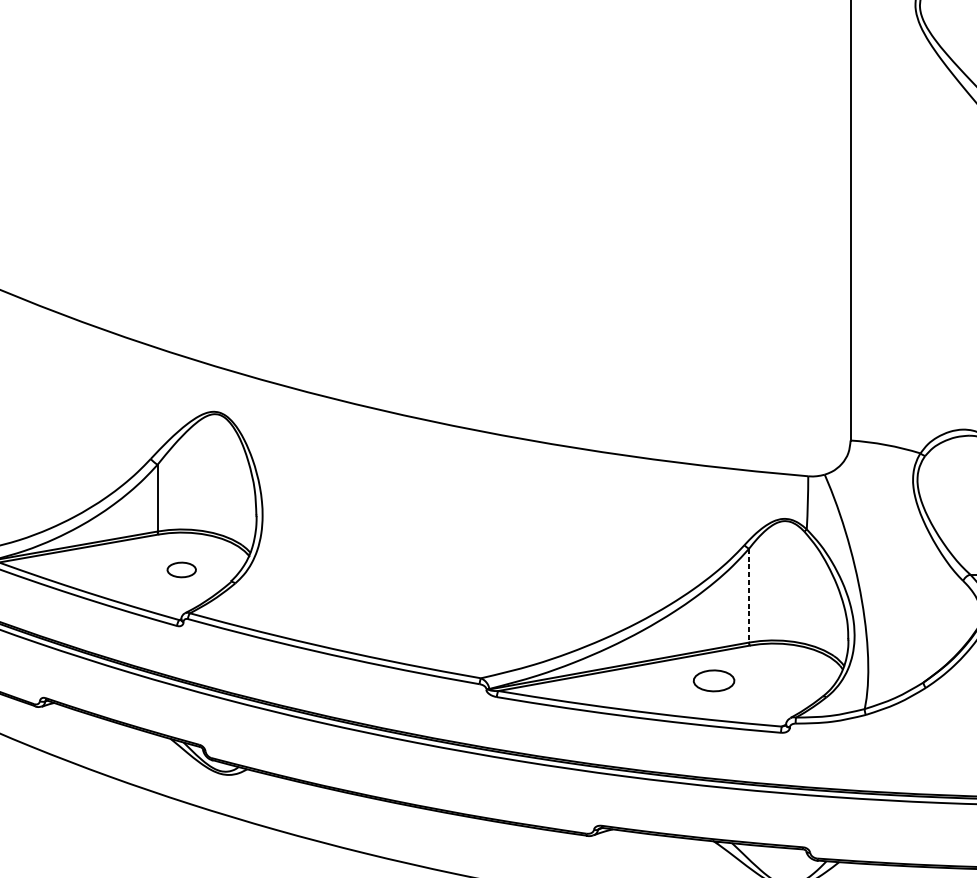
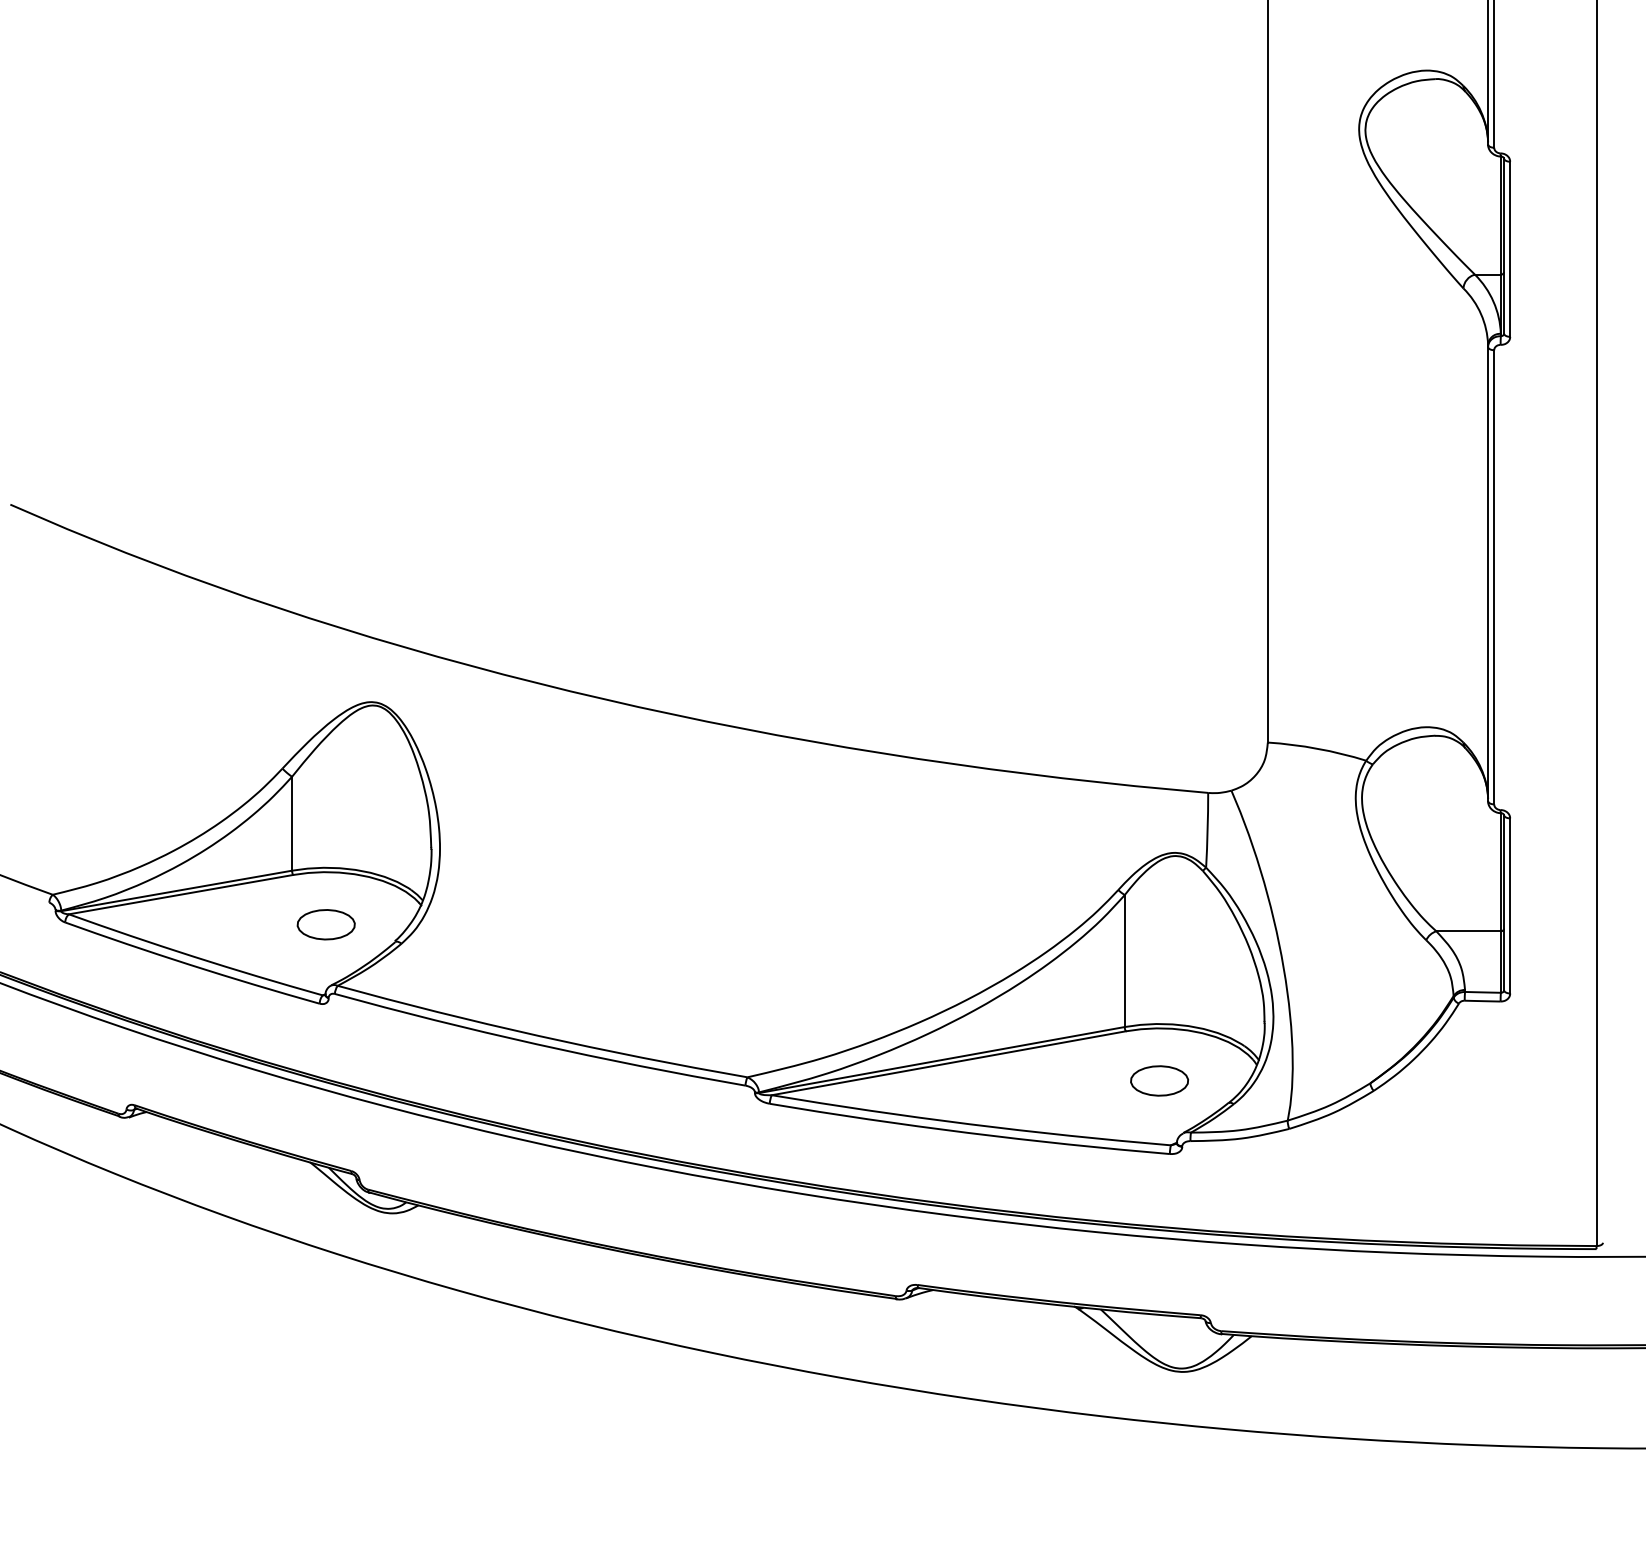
part: (181, 569) -> (325, 924), size x1.43
line: (748, 596) -> (1124, 961), dashed -> solid
part: (714, 680) -> (1159, 1080), moved

